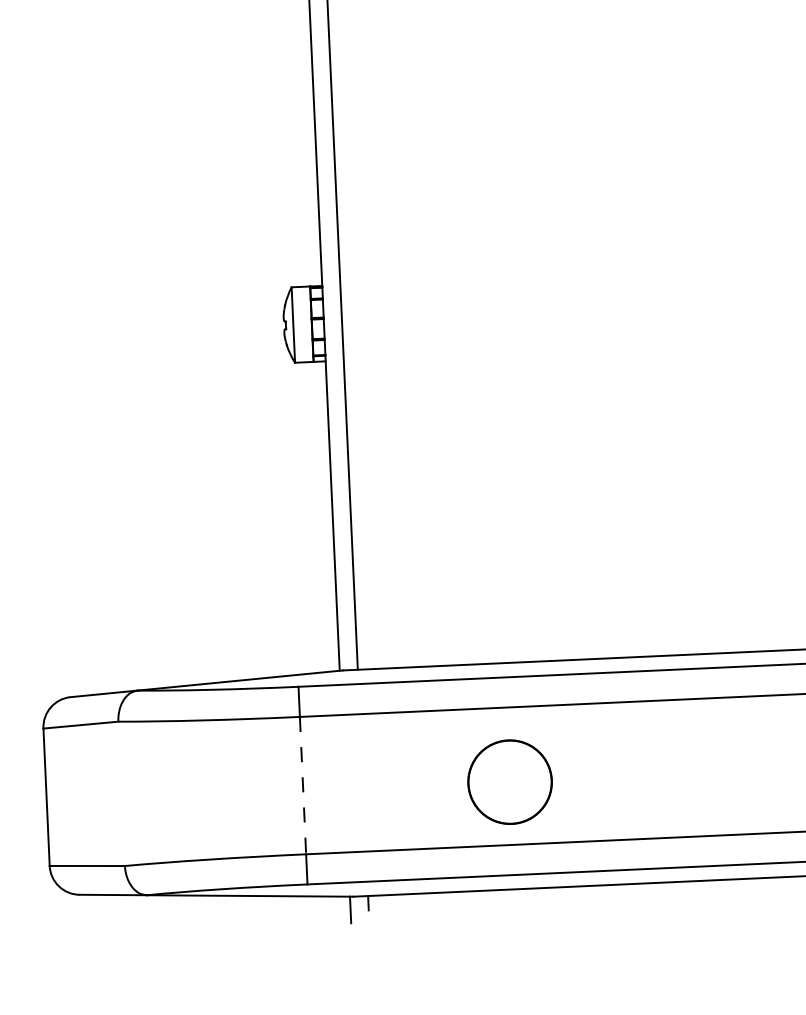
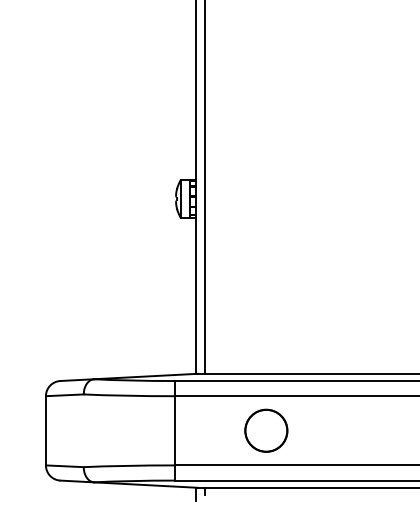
circle: (510, 781) -> (266, 430), moved
line: (303, 784) -> (175, 430), dashed -> solid

